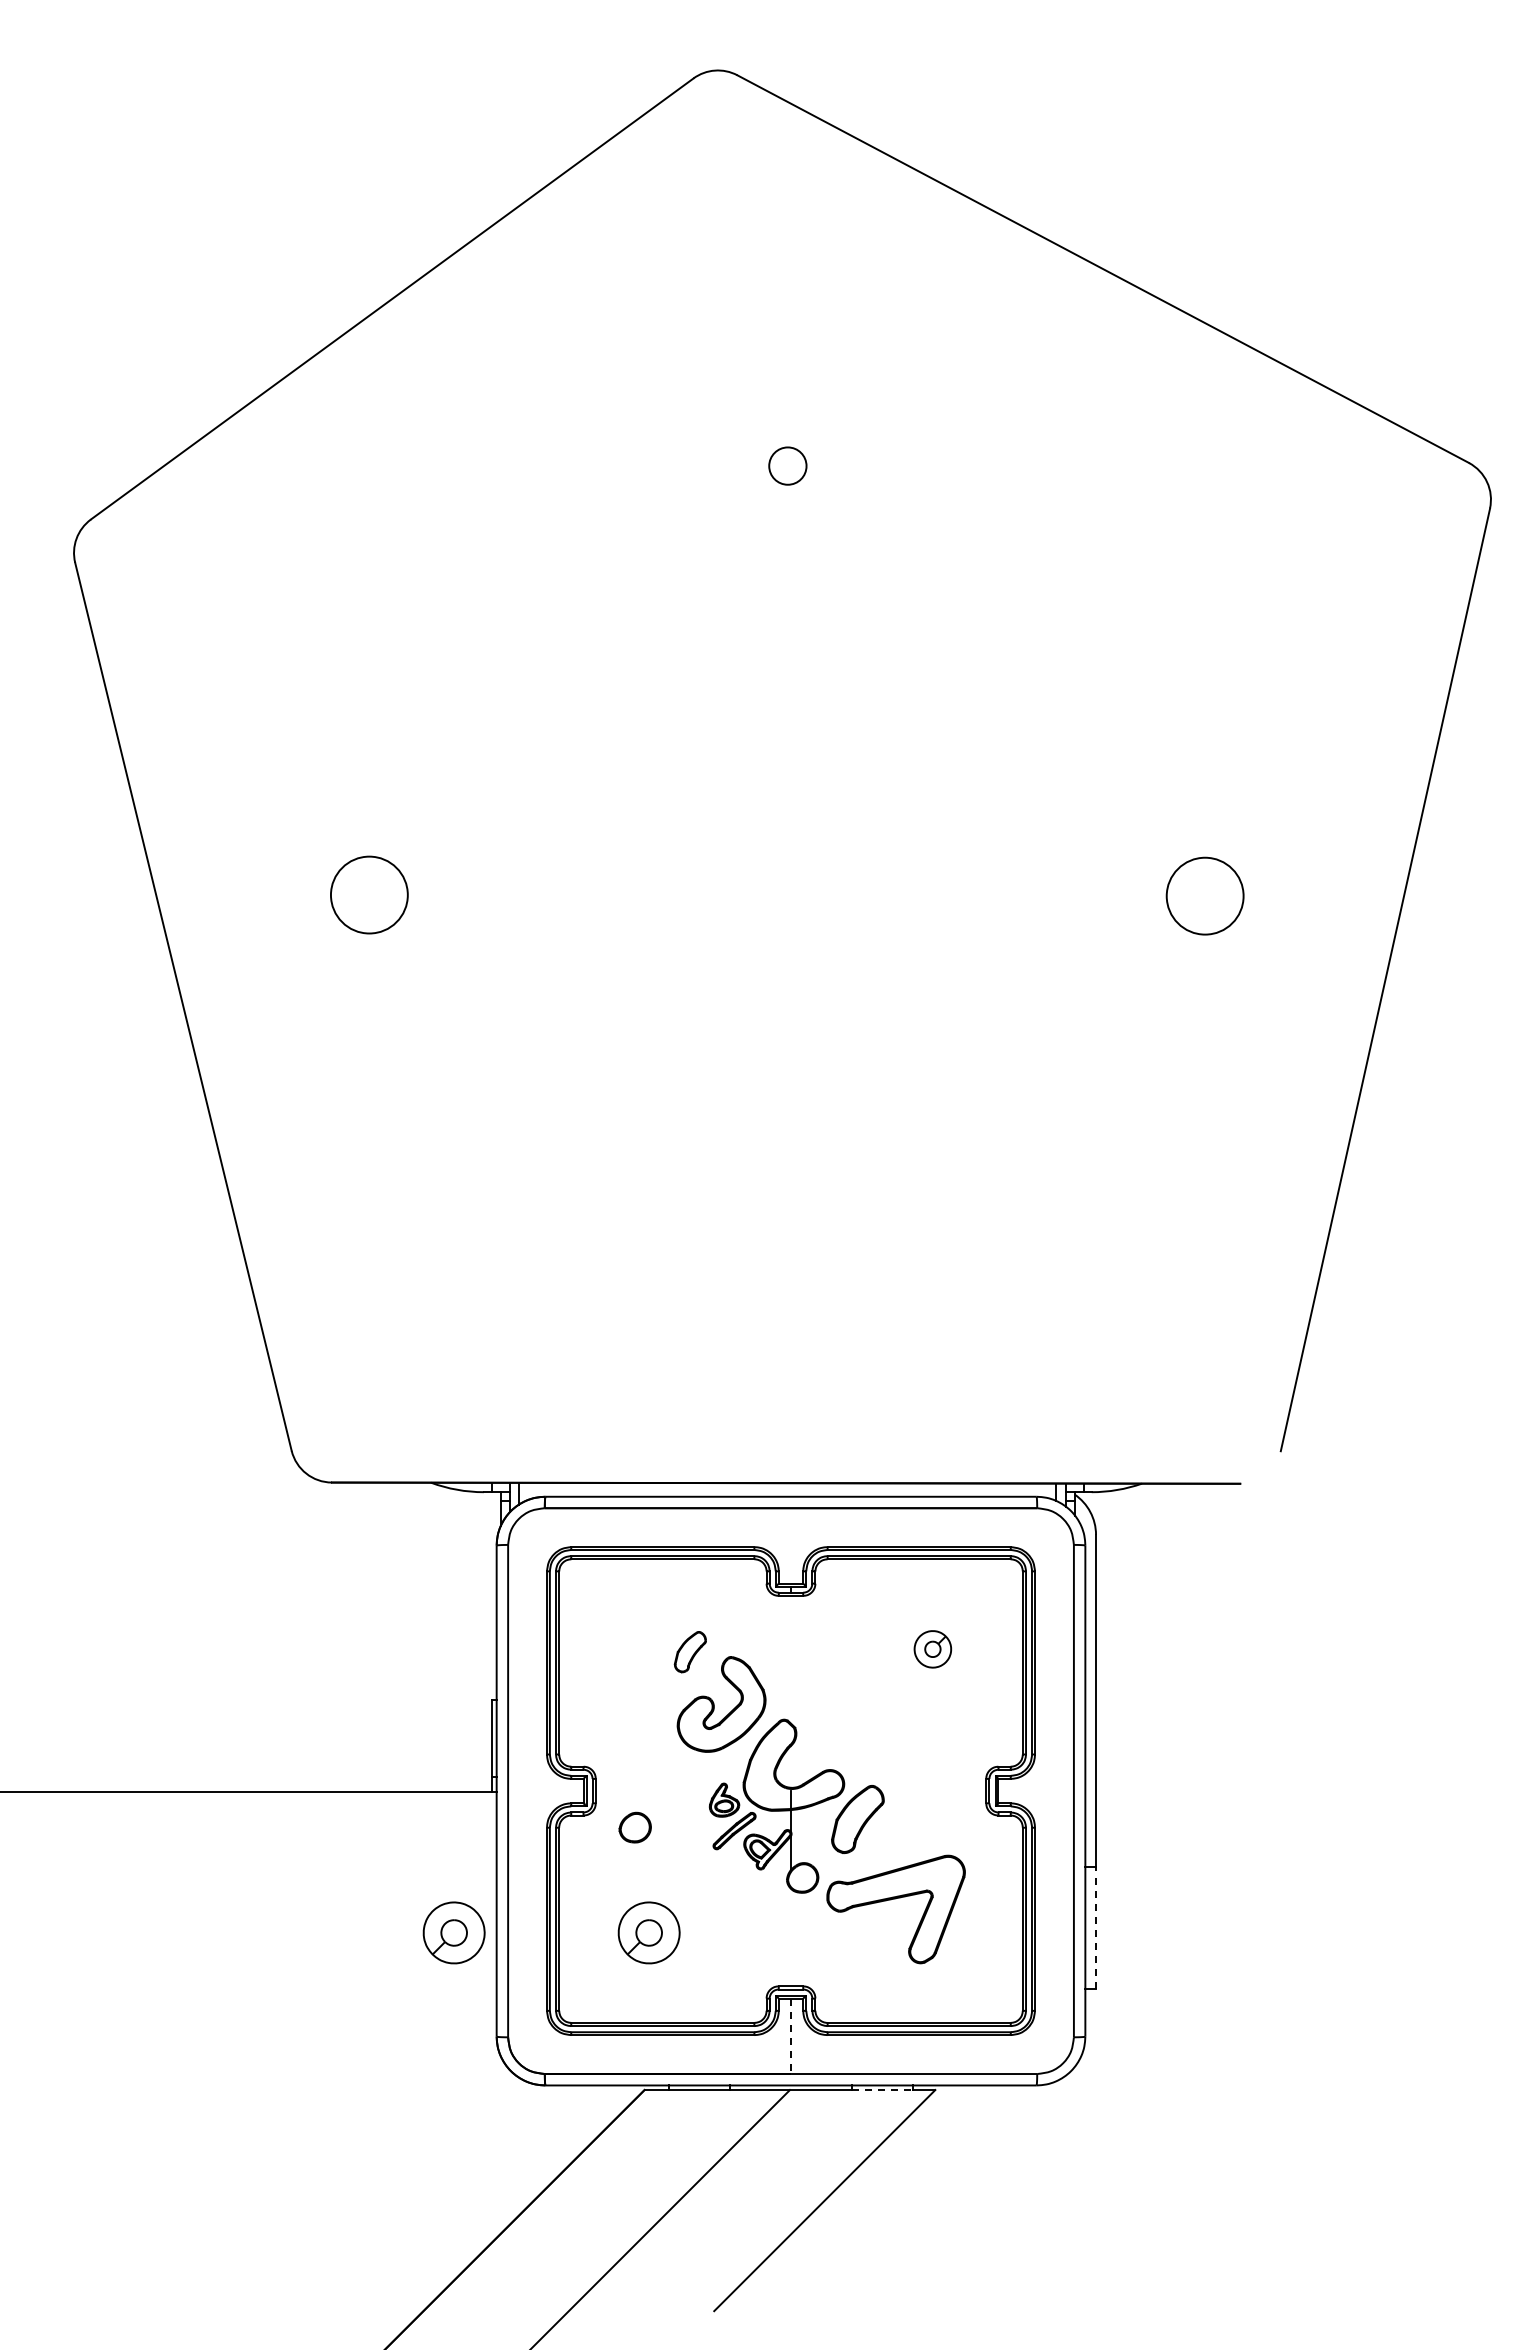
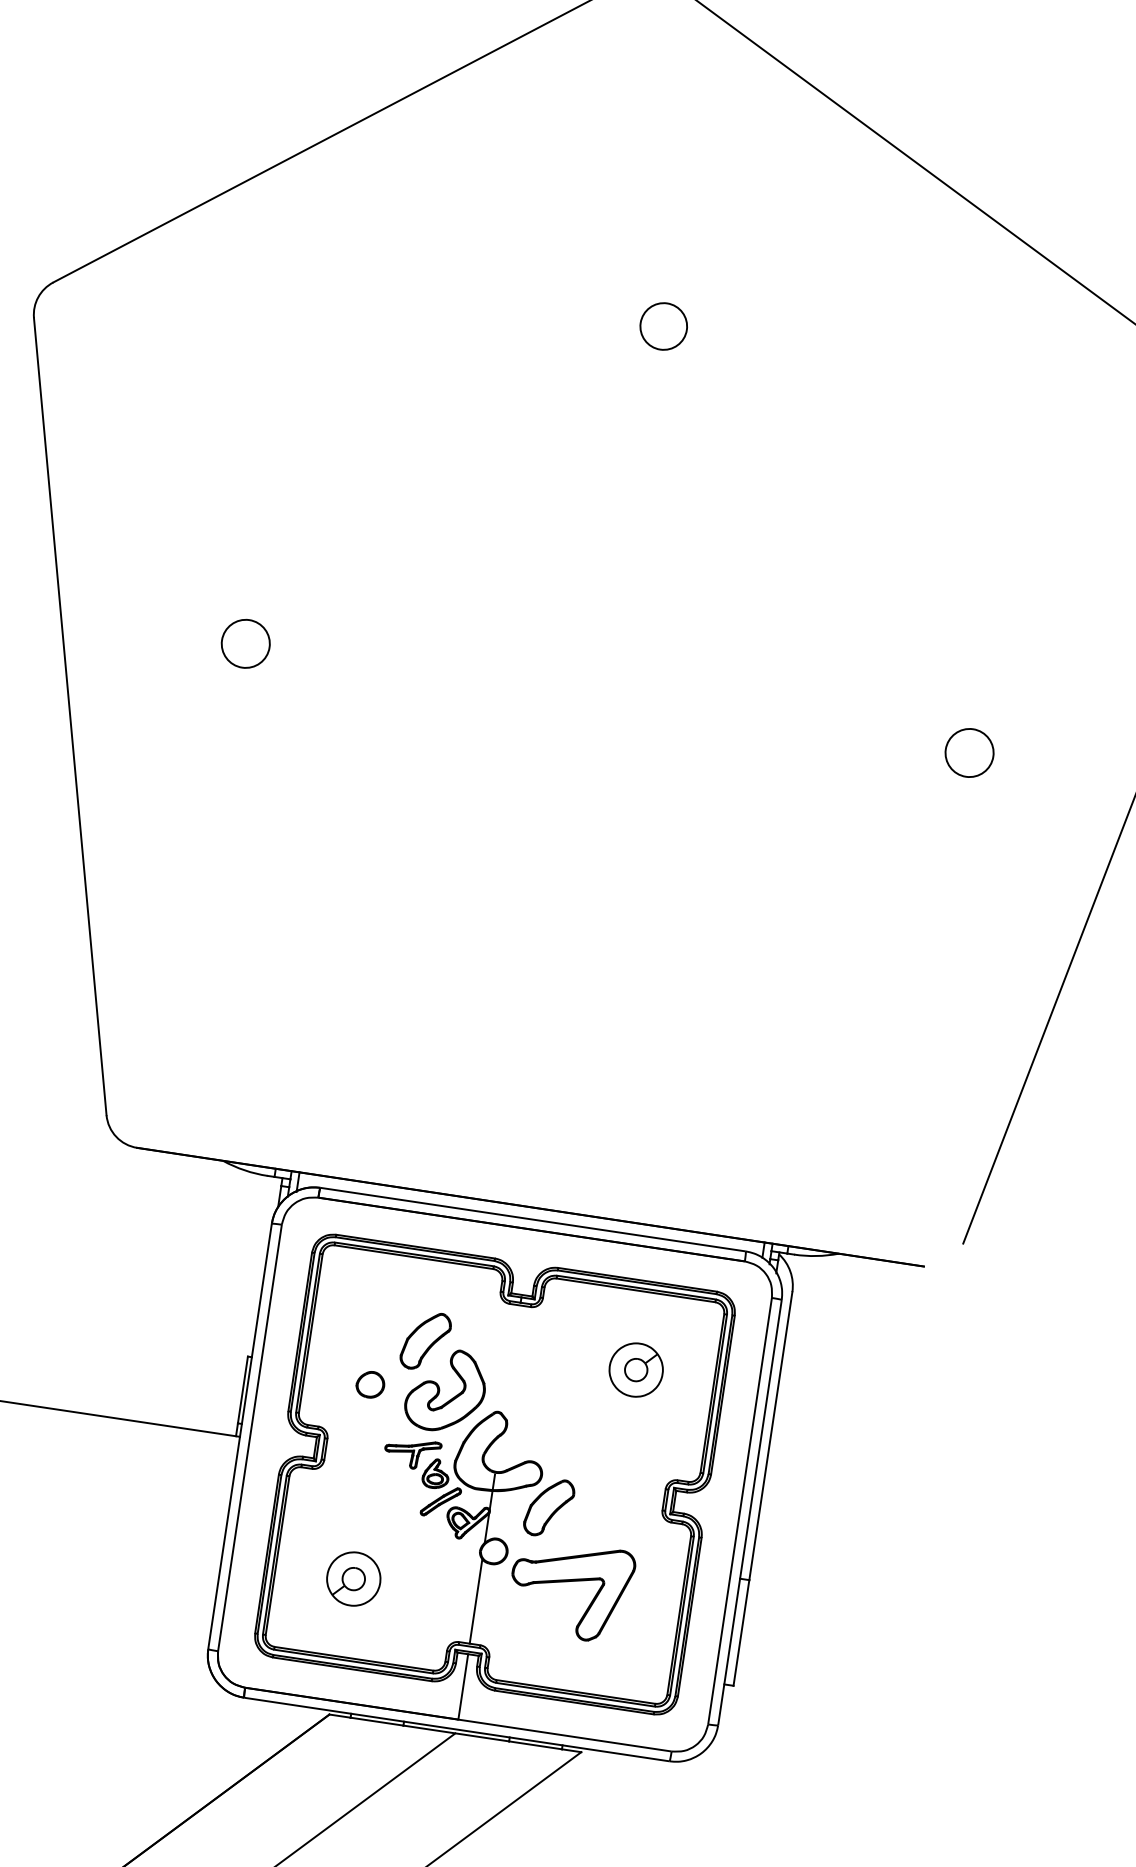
circle: (787, 465) -> (663, 325), size x1.43
circle: (368, 894) -> (245, 643), size x0.71
circle: (1204, 895) -> (969, 752), size x0.71
part: (932, 1649) -> (635, 1370), size x1.67
part: (690, 1651) -> (426, 1340), size x1.67
part: (693, 1781) -> (411, 1453), added
part: (634, 1827) -> (369, 1384), moved
line: (1096, 1927) -> (741, 1632), dashed -> solid
part: (453, 1932) -> (184, 1553), removed
line: (791, 1937) -> (476, 1601), added
line: (791, 2036) -> (463, 1687), dashed -> solid
line: (882, 2090) -> (535, 1745), dashed -> solid

